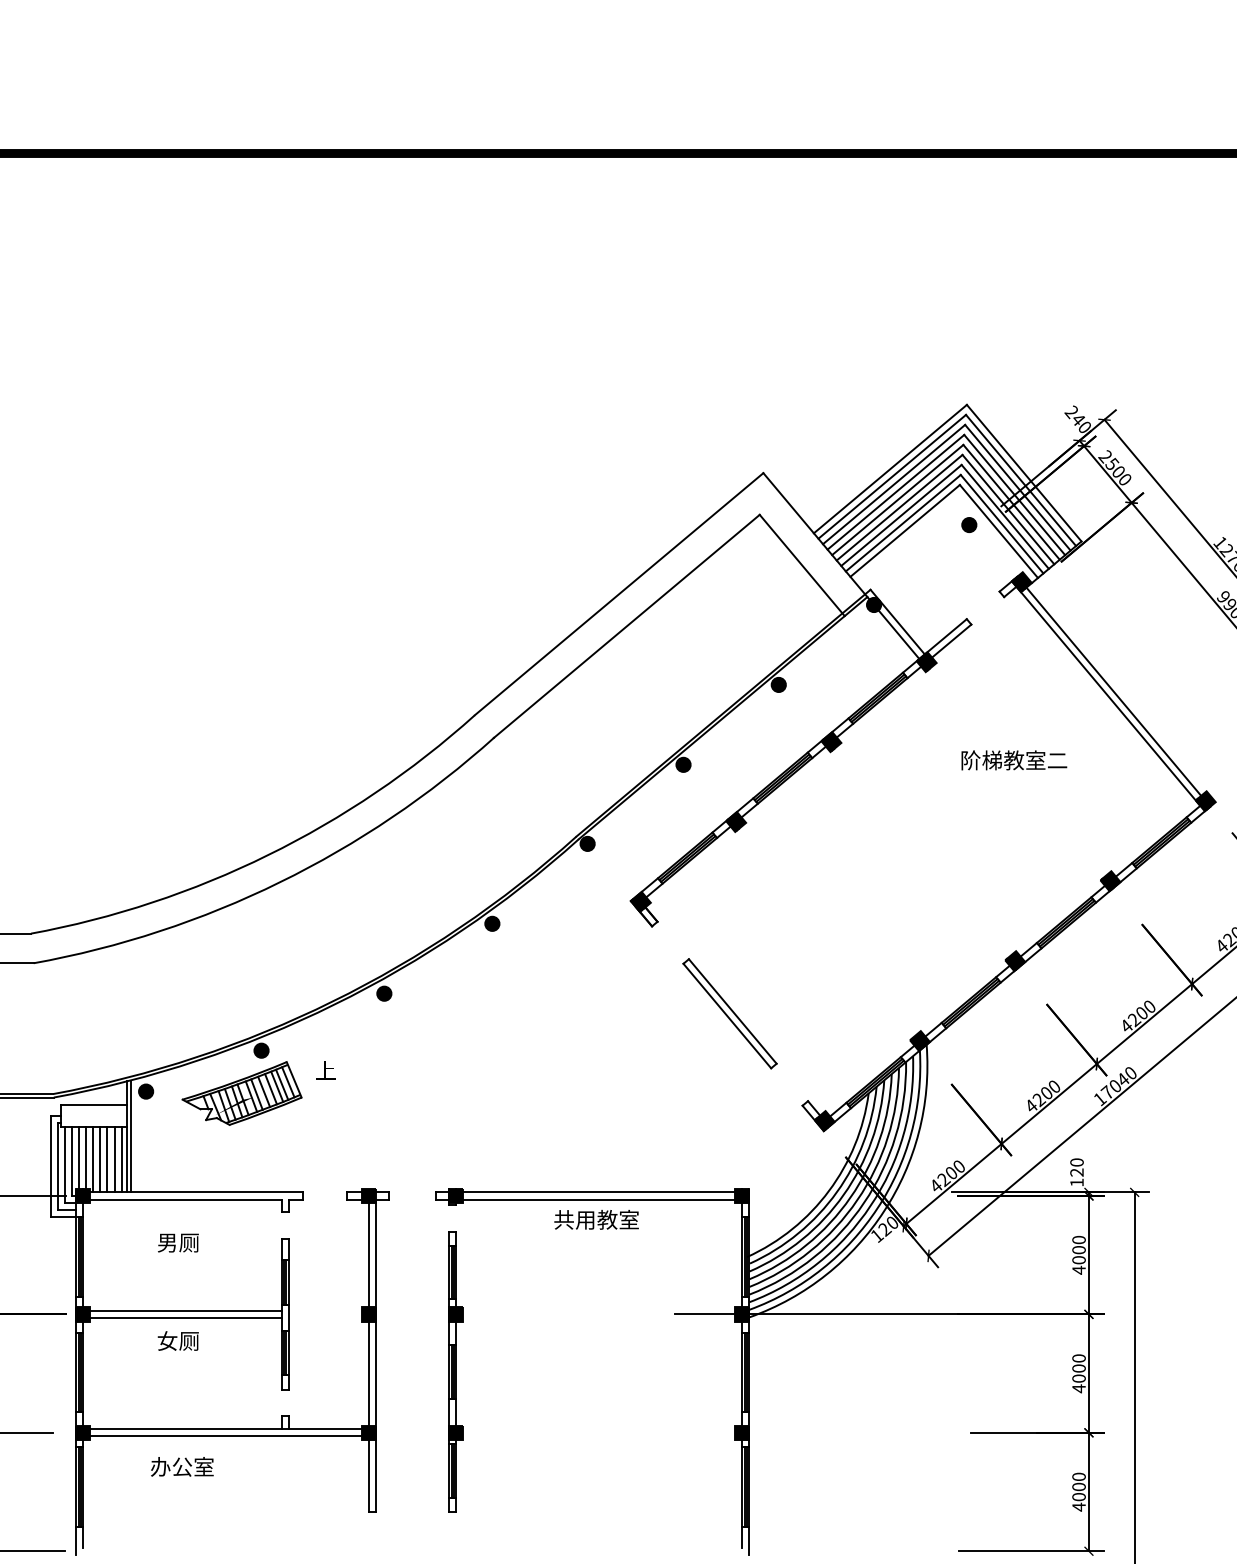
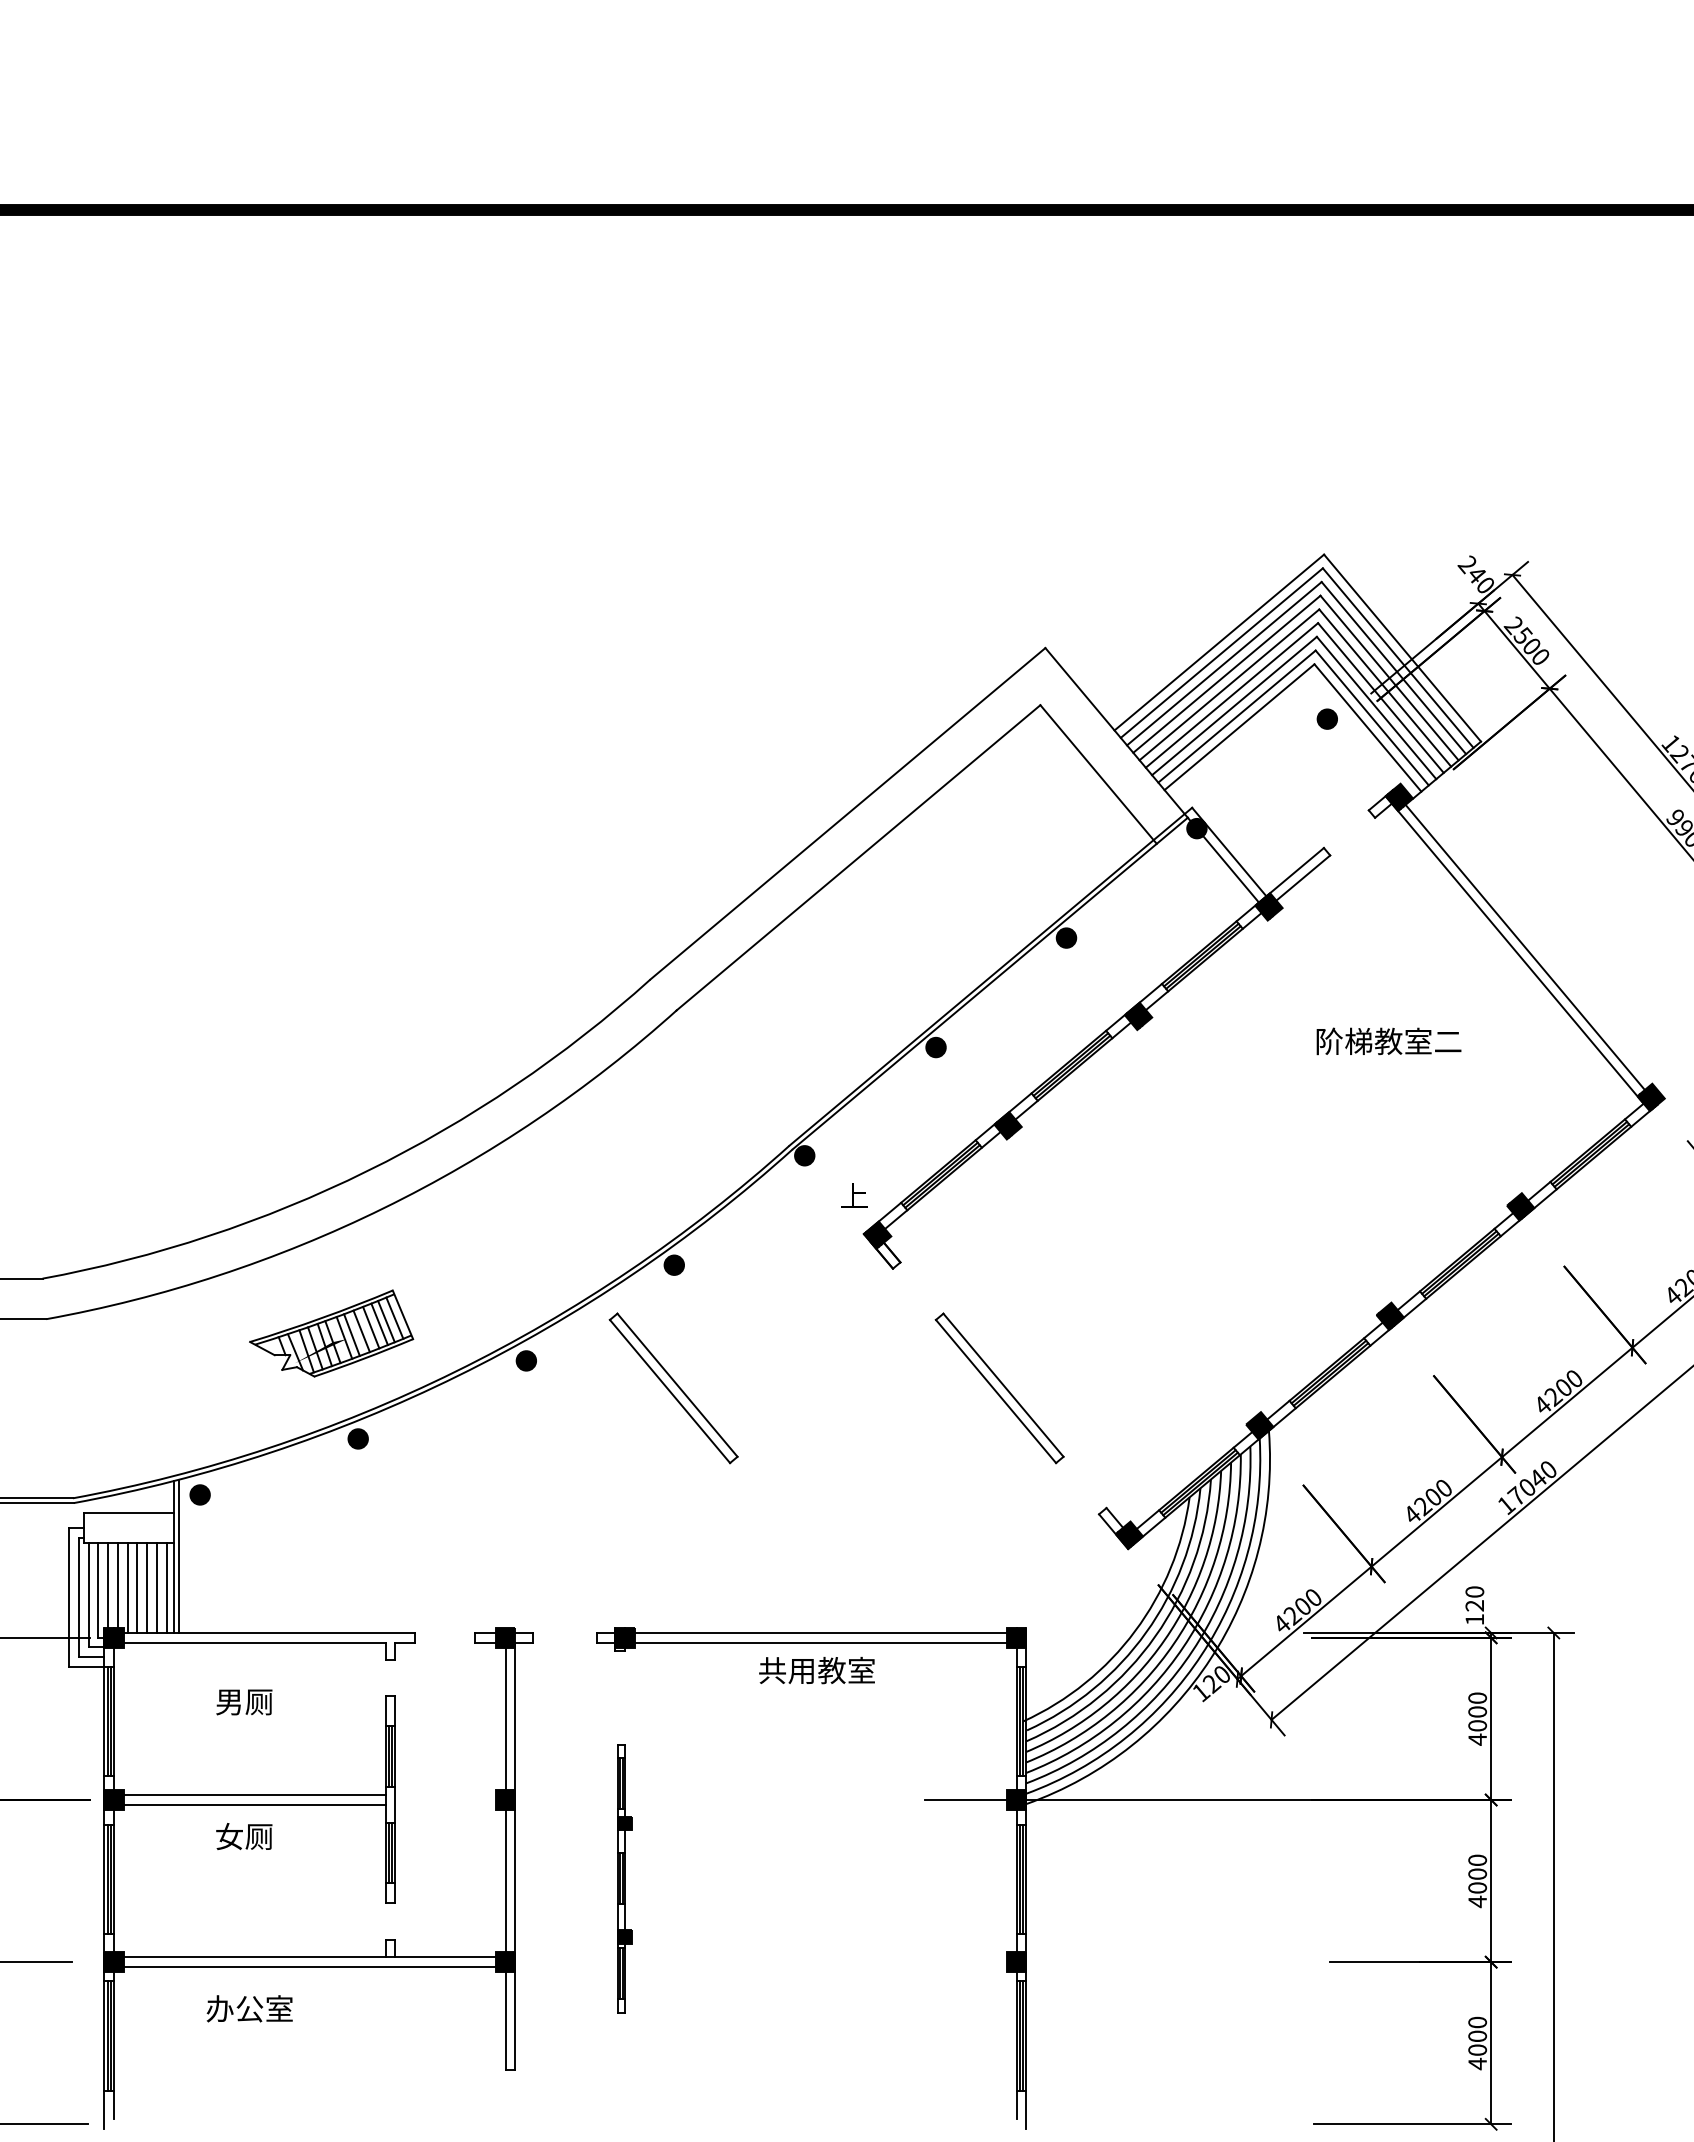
part: (491, 1013) -> (673, 1388), added
text: (326, 1070) -> (854, 1195), moved
part: (242, 1093) -> (331, 1333), moved
part: (456, 1371) -> (624, 1878), size x0.7

